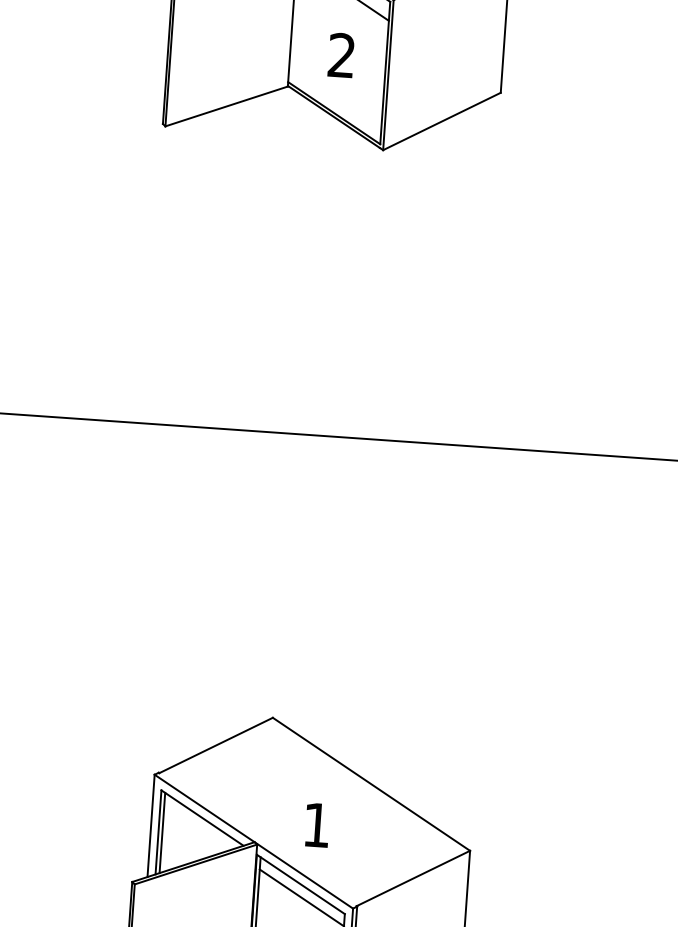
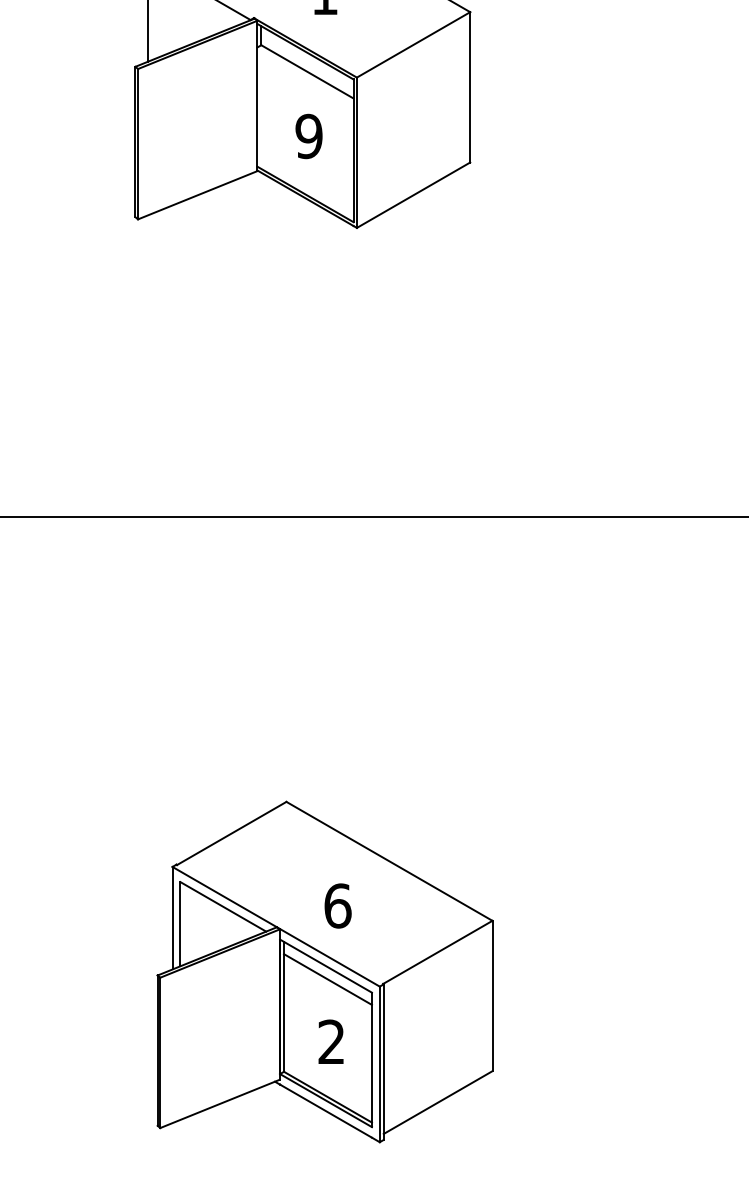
text: (341, 55) -> (308, 136), 2 -> 9
text: (316, 824) -> (337, 905), 1 -> 6
line: (162, 833) -> (184, 924), removed

